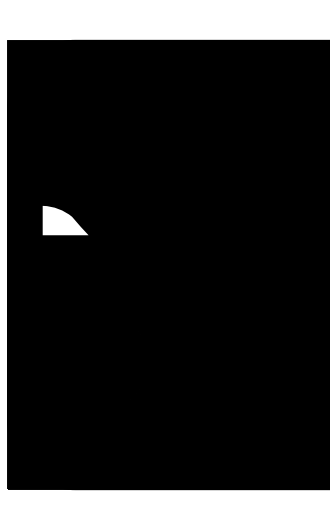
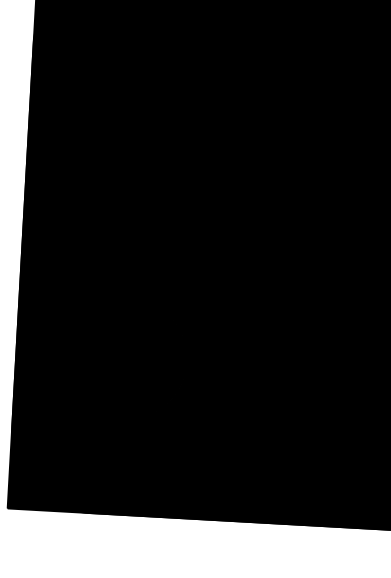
fill: (65, 220) -> (95, 185), added

